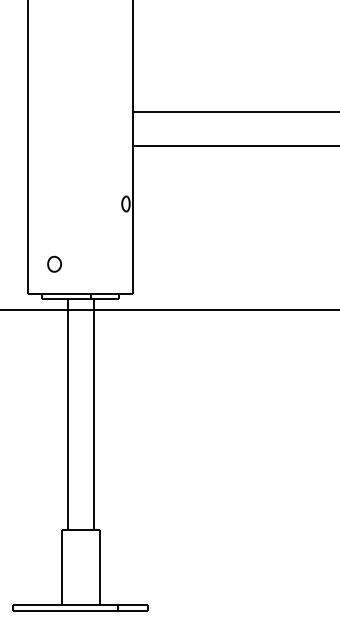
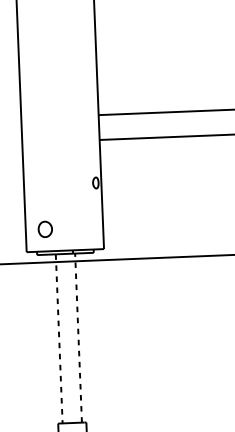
part: (54, 263) -> (45, 228), size x1.4
line: (93, 413) -> (78, 337), solid -> dashed
line: (67, 414) -> (59, 339), solid -> dashed

